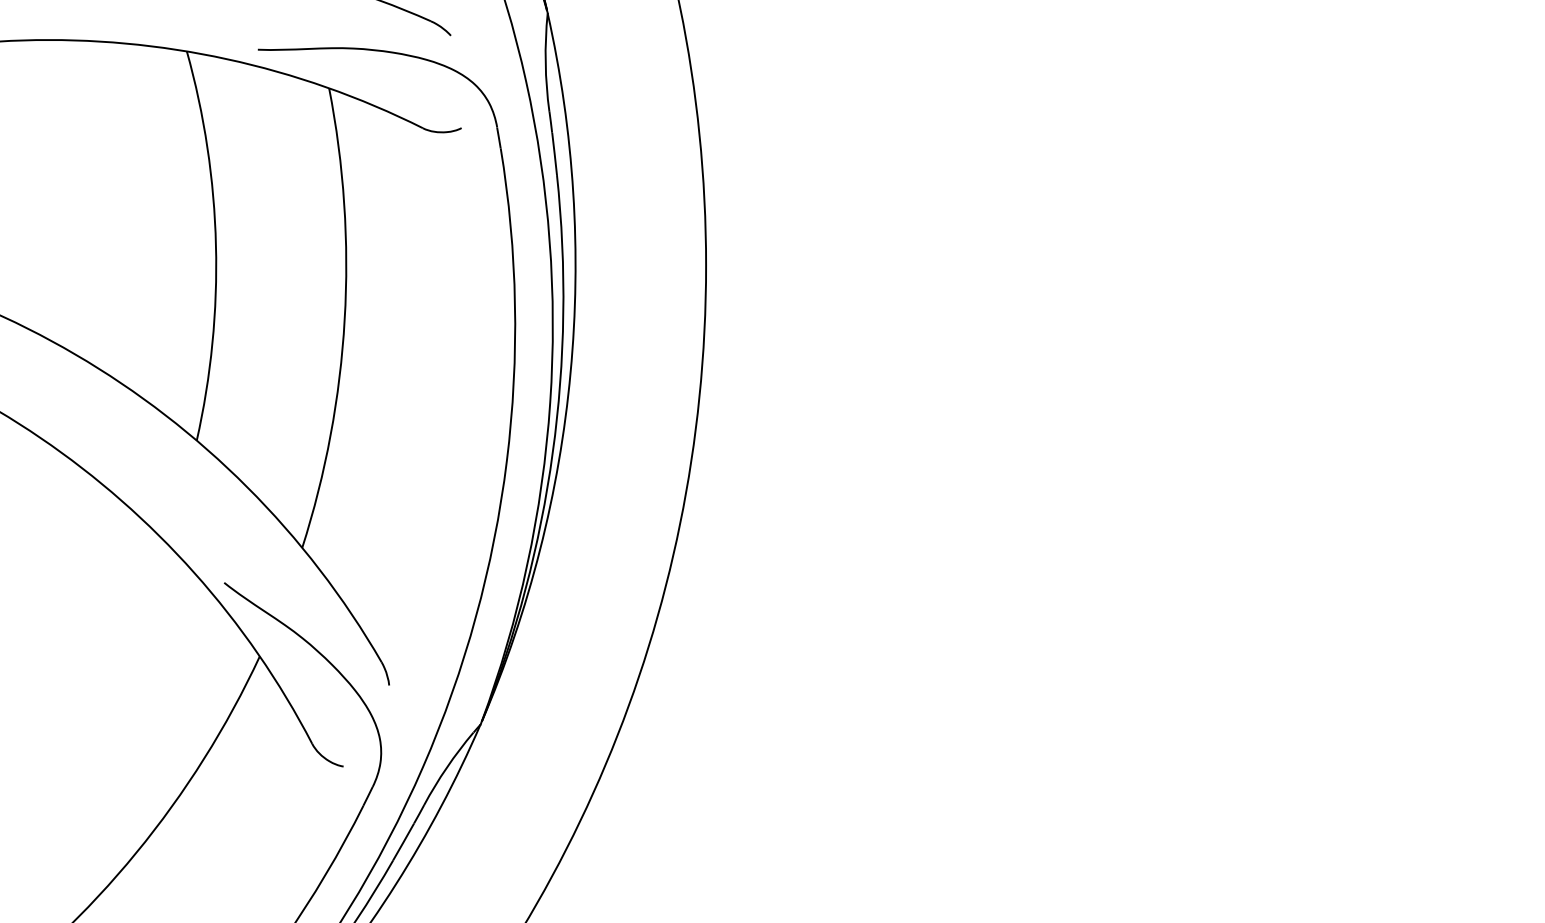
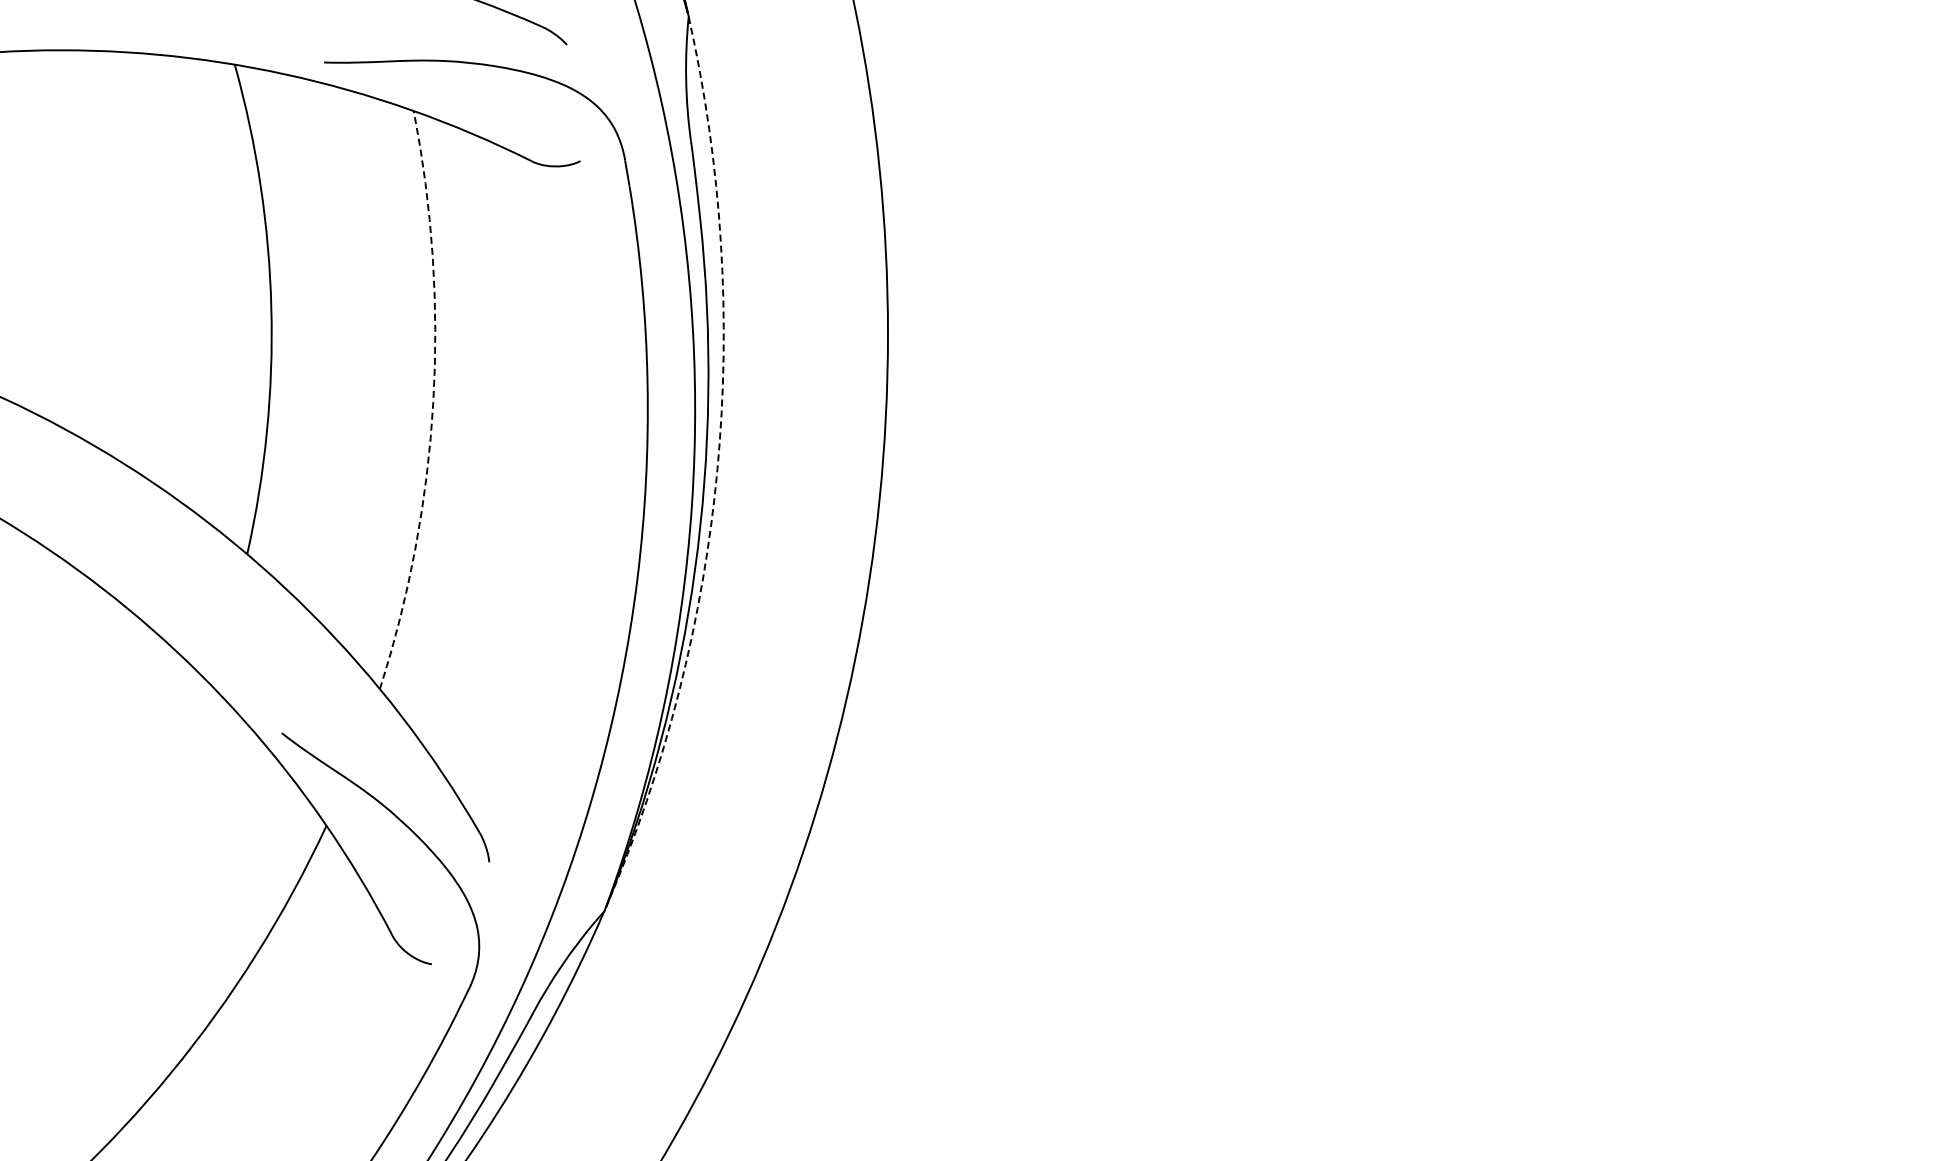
arc: (344, 320) -> (433, 402), solid -> dashed
arc: (570, 372) -> (717, 468), solid -> dashed

